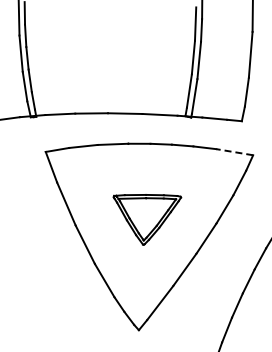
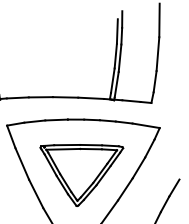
line: (234, 152) -> (146, 126), dashed -> solid
part: (147, 219) -> (81, 175), size x1.67

